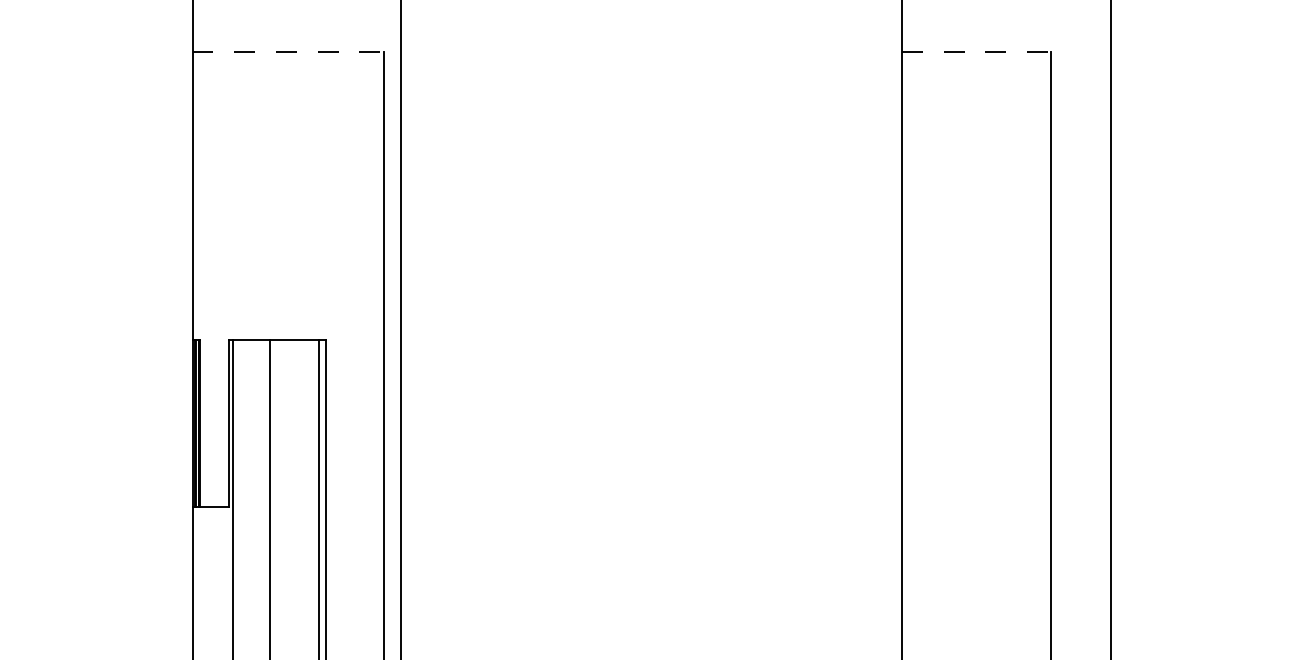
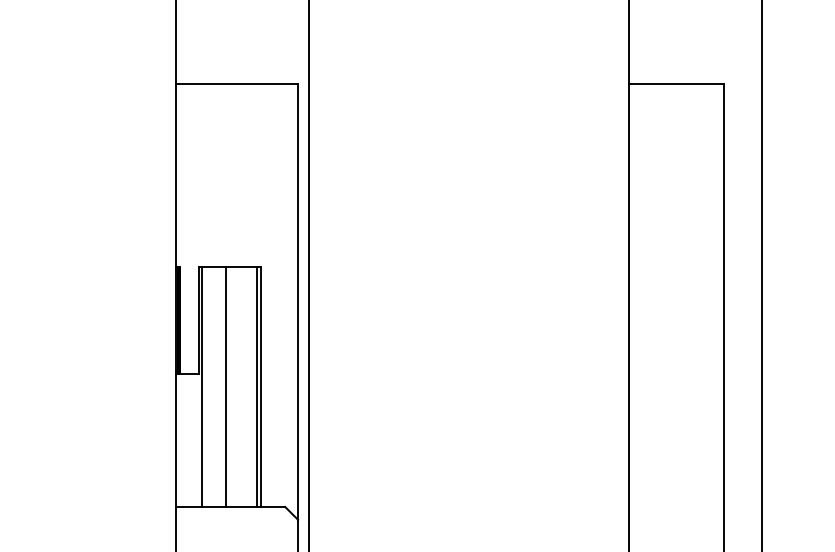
line: (288, 51) -> (237, 83), dashed -> solid
line: (976, 51) -> (676, 83), dashed -> solid

